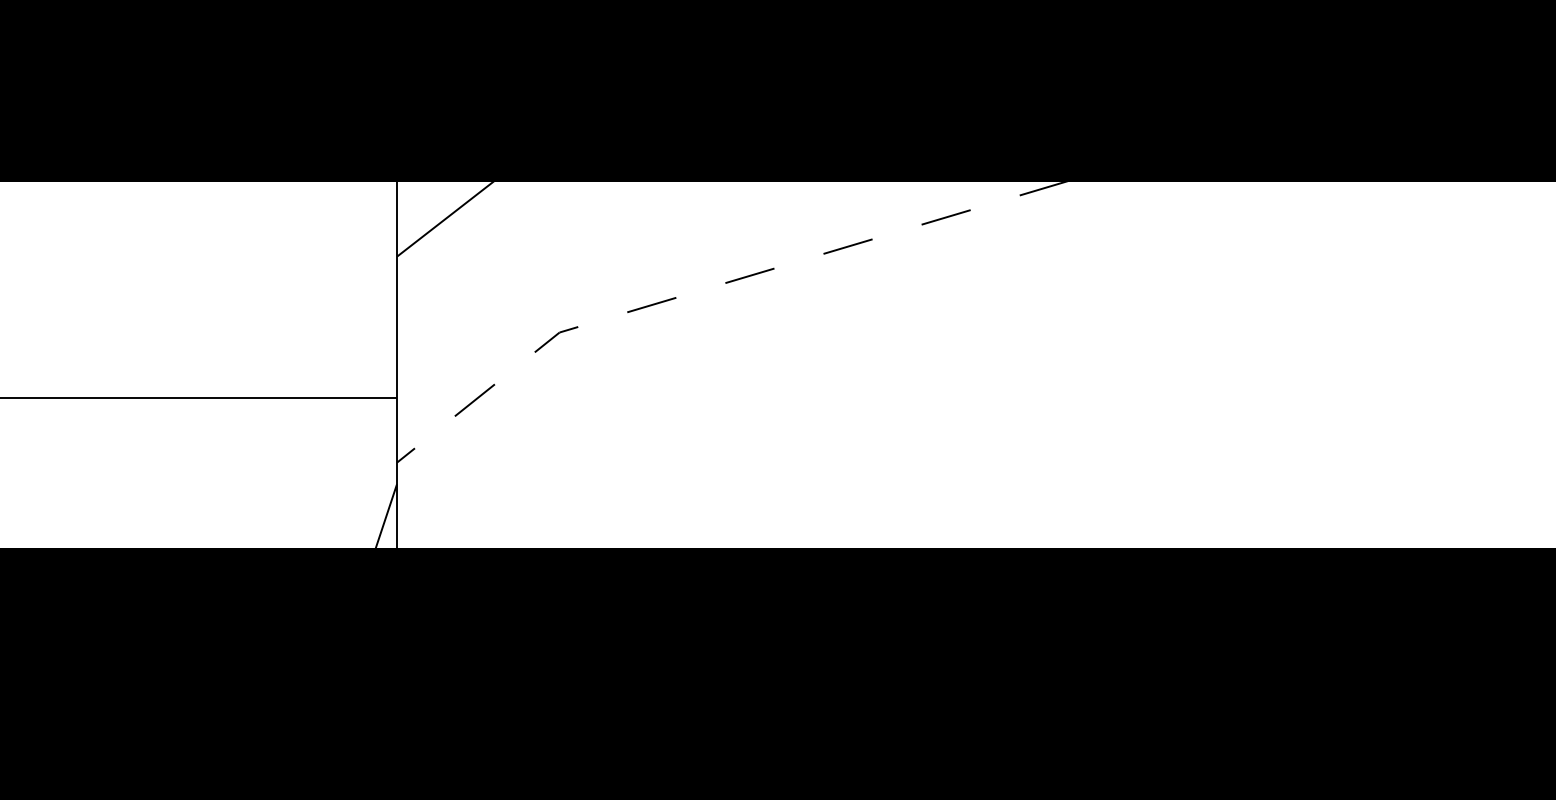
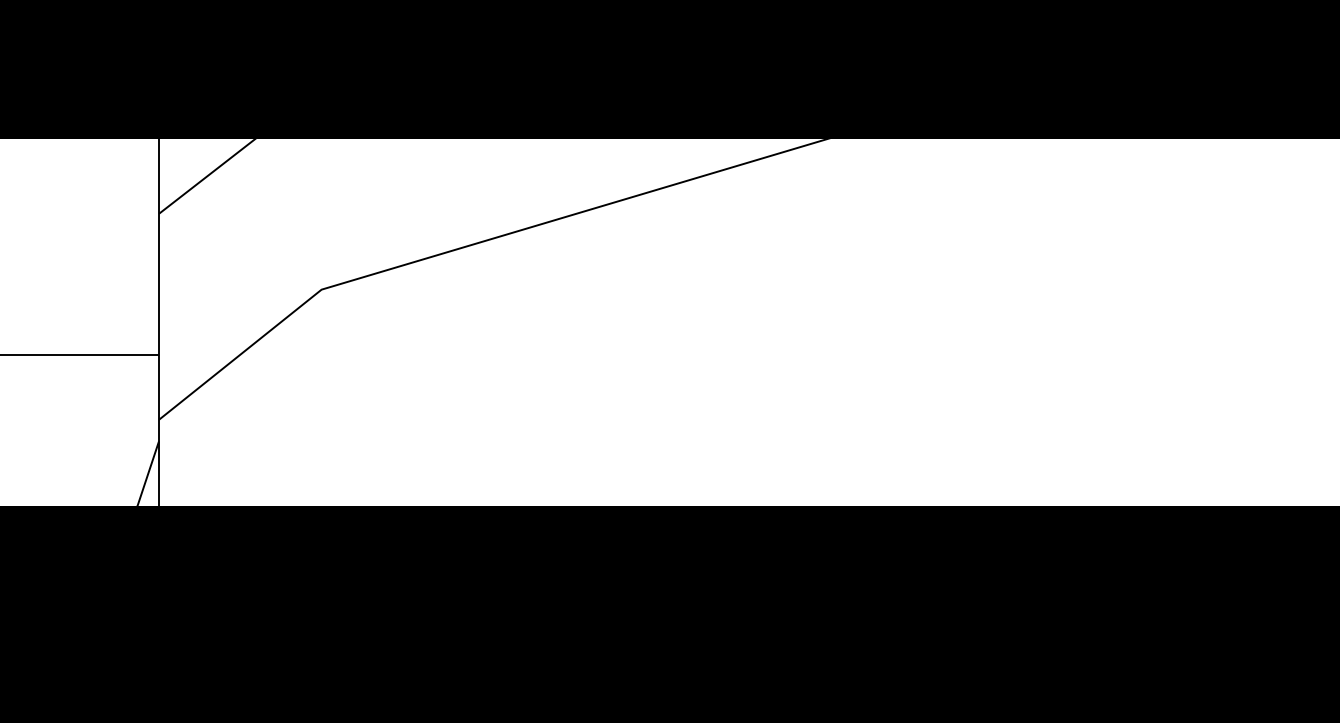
line: (713, 286) -> (475, 243), dashed -> solid

